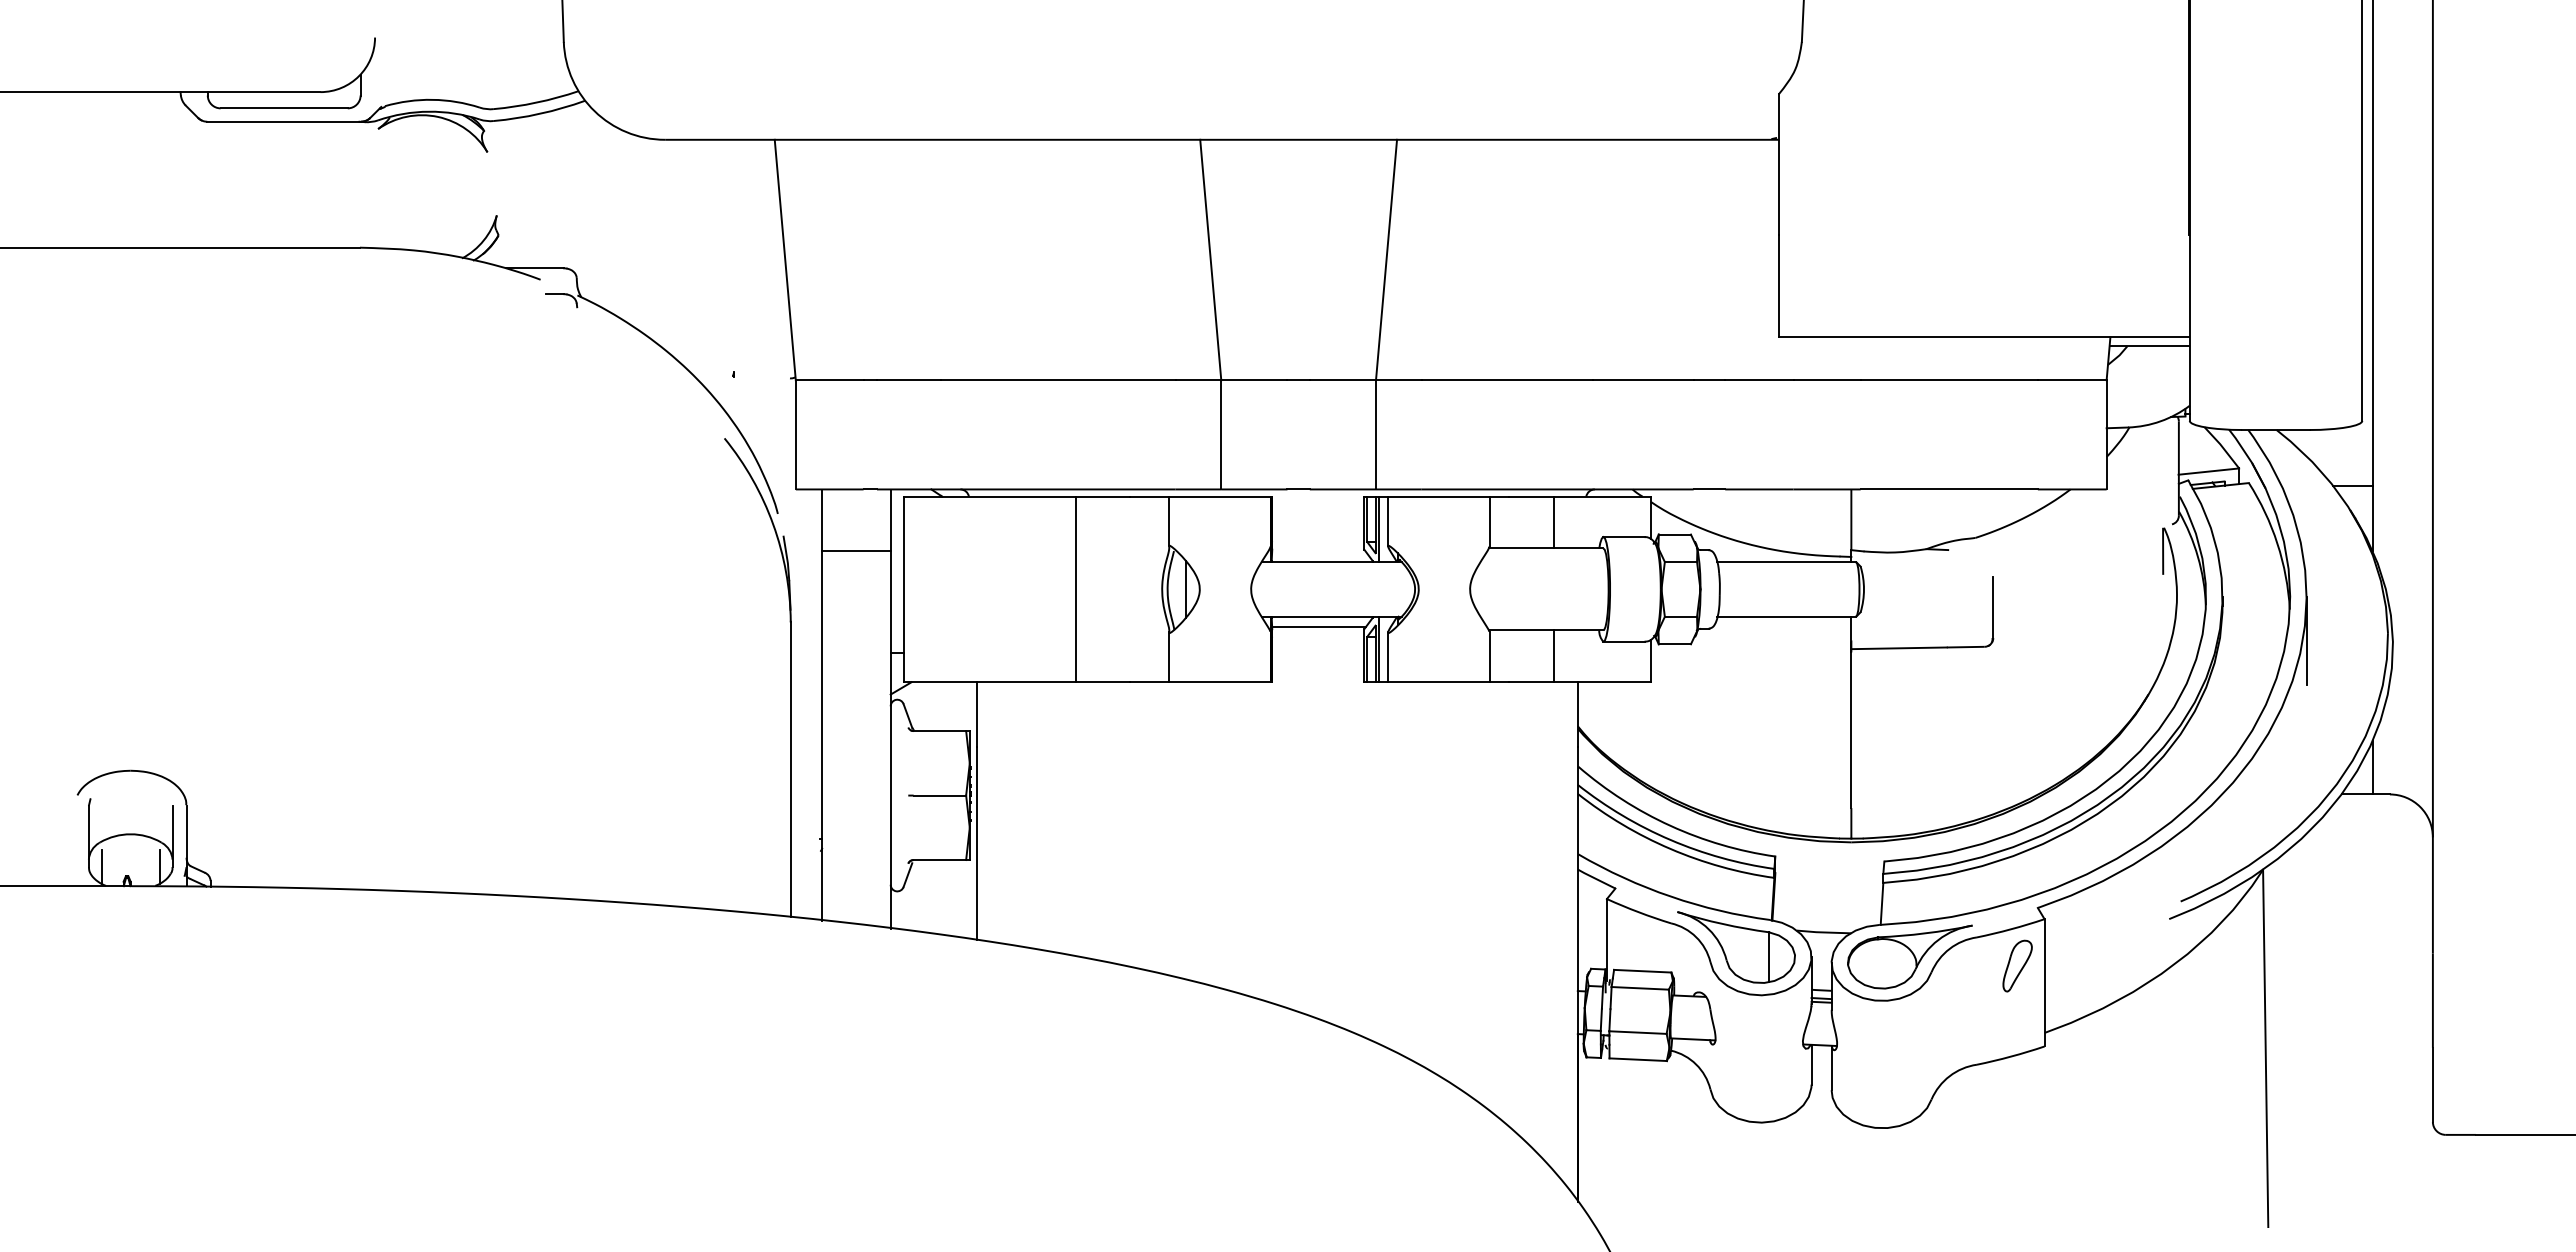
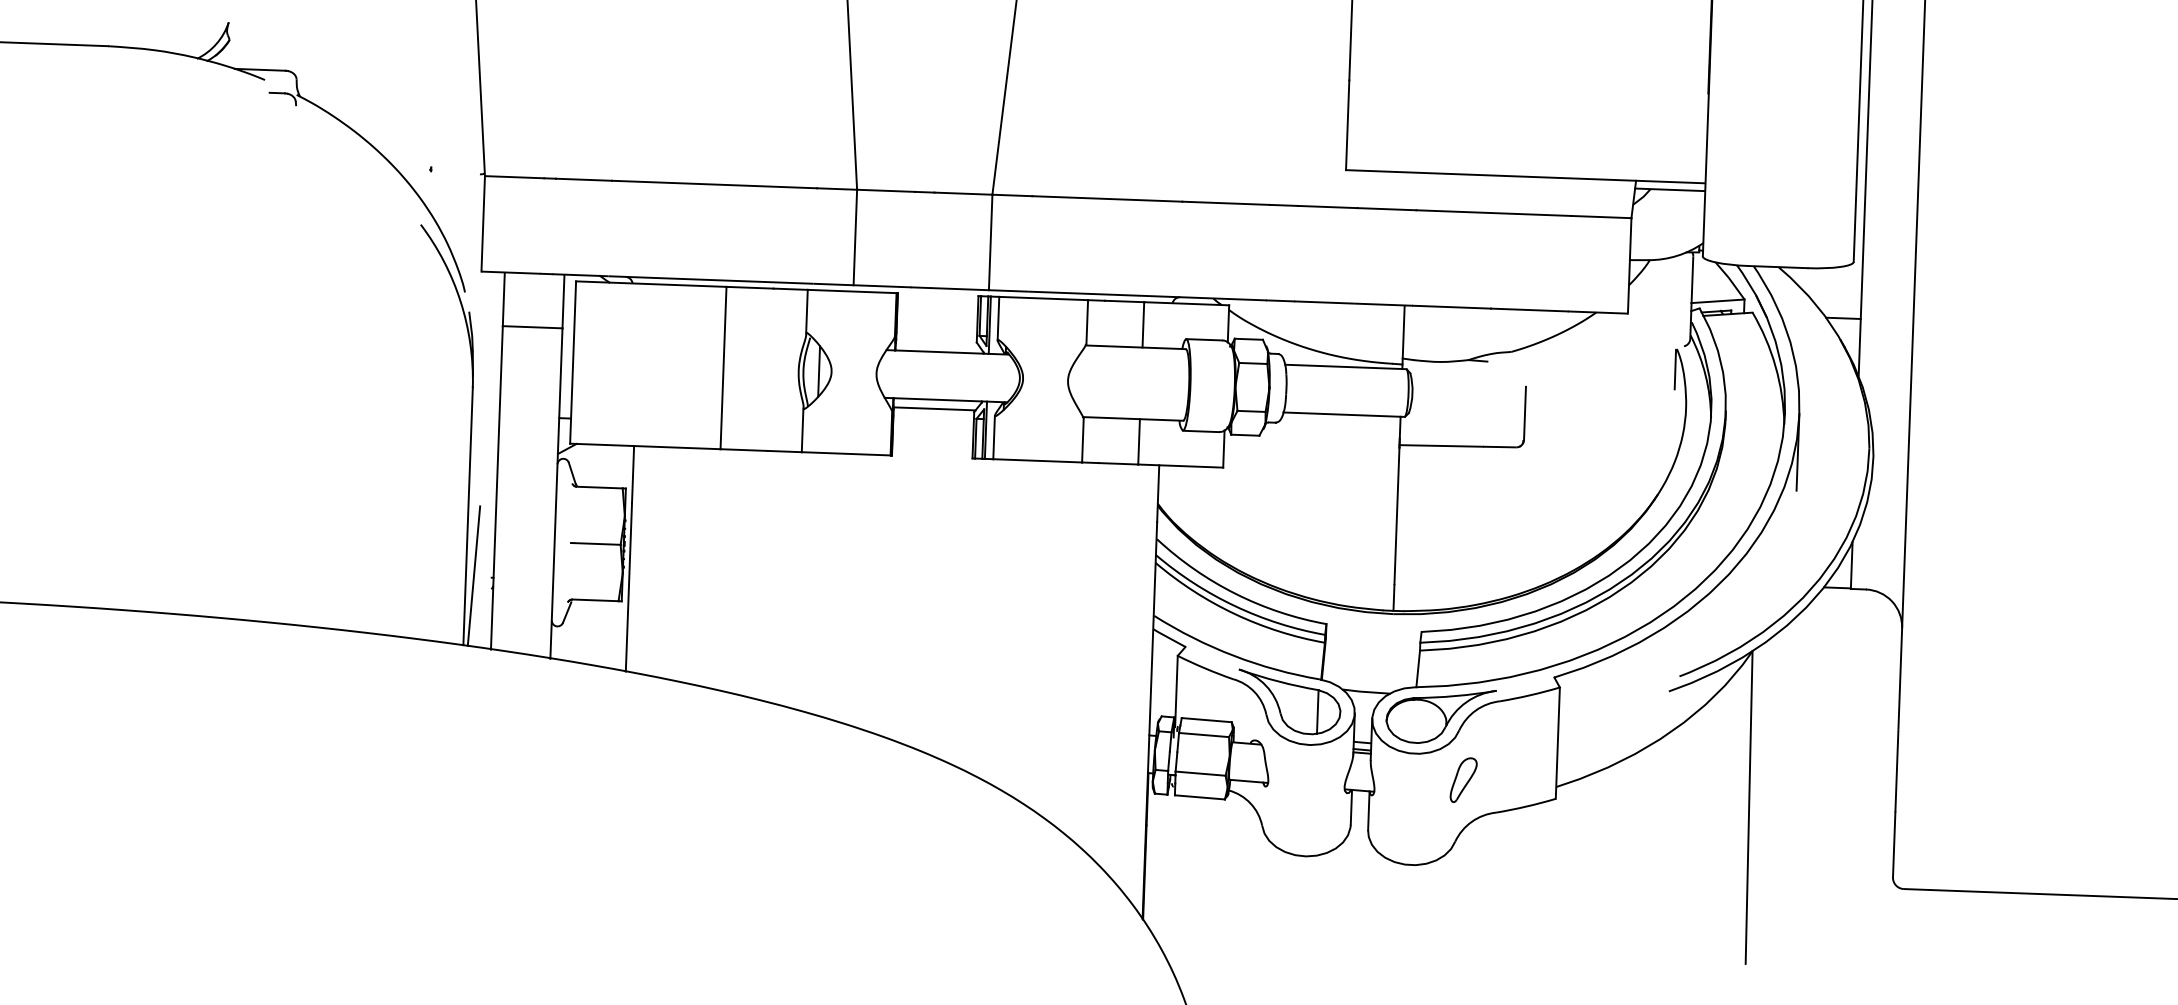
line: (799, 837) -> (473, 576), added
part: (2017, 965) -> (1463, 779), moved

